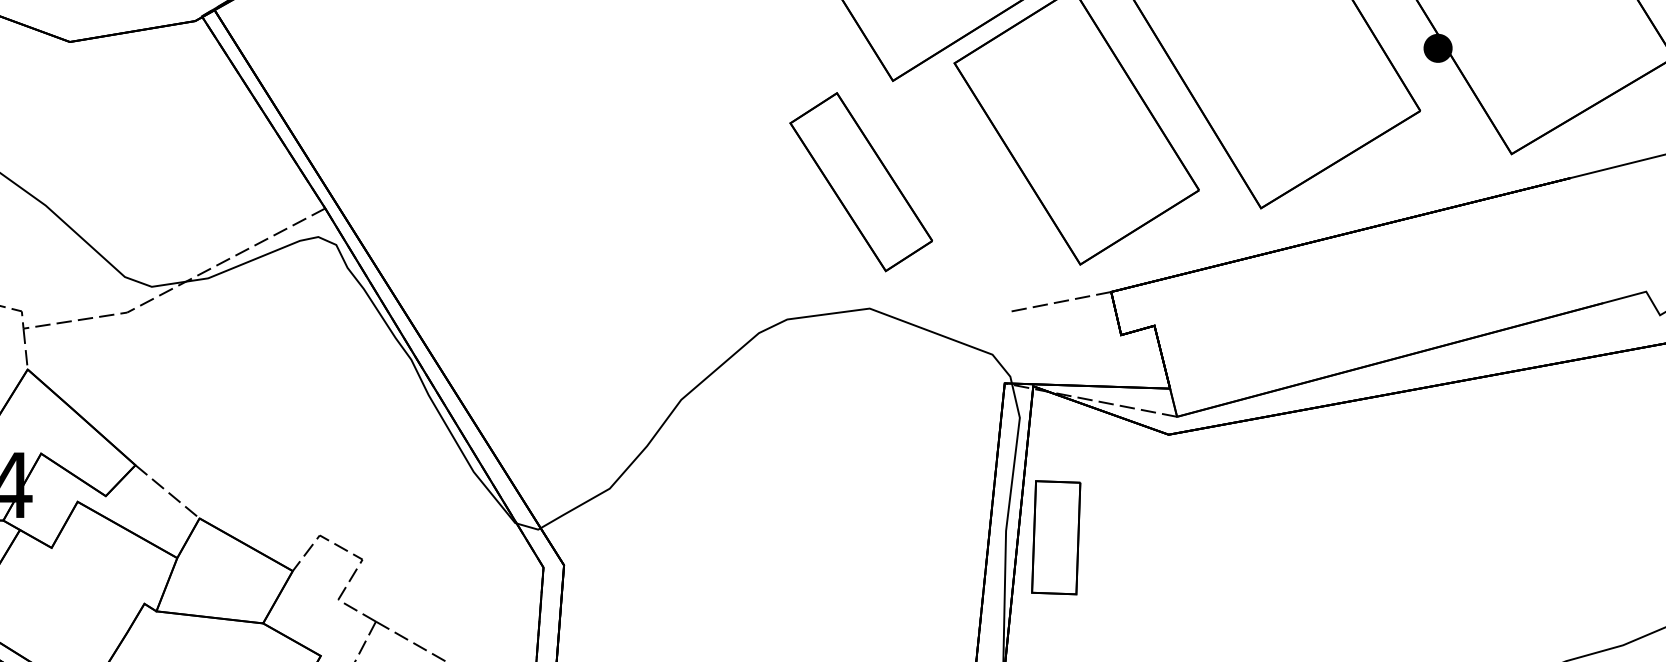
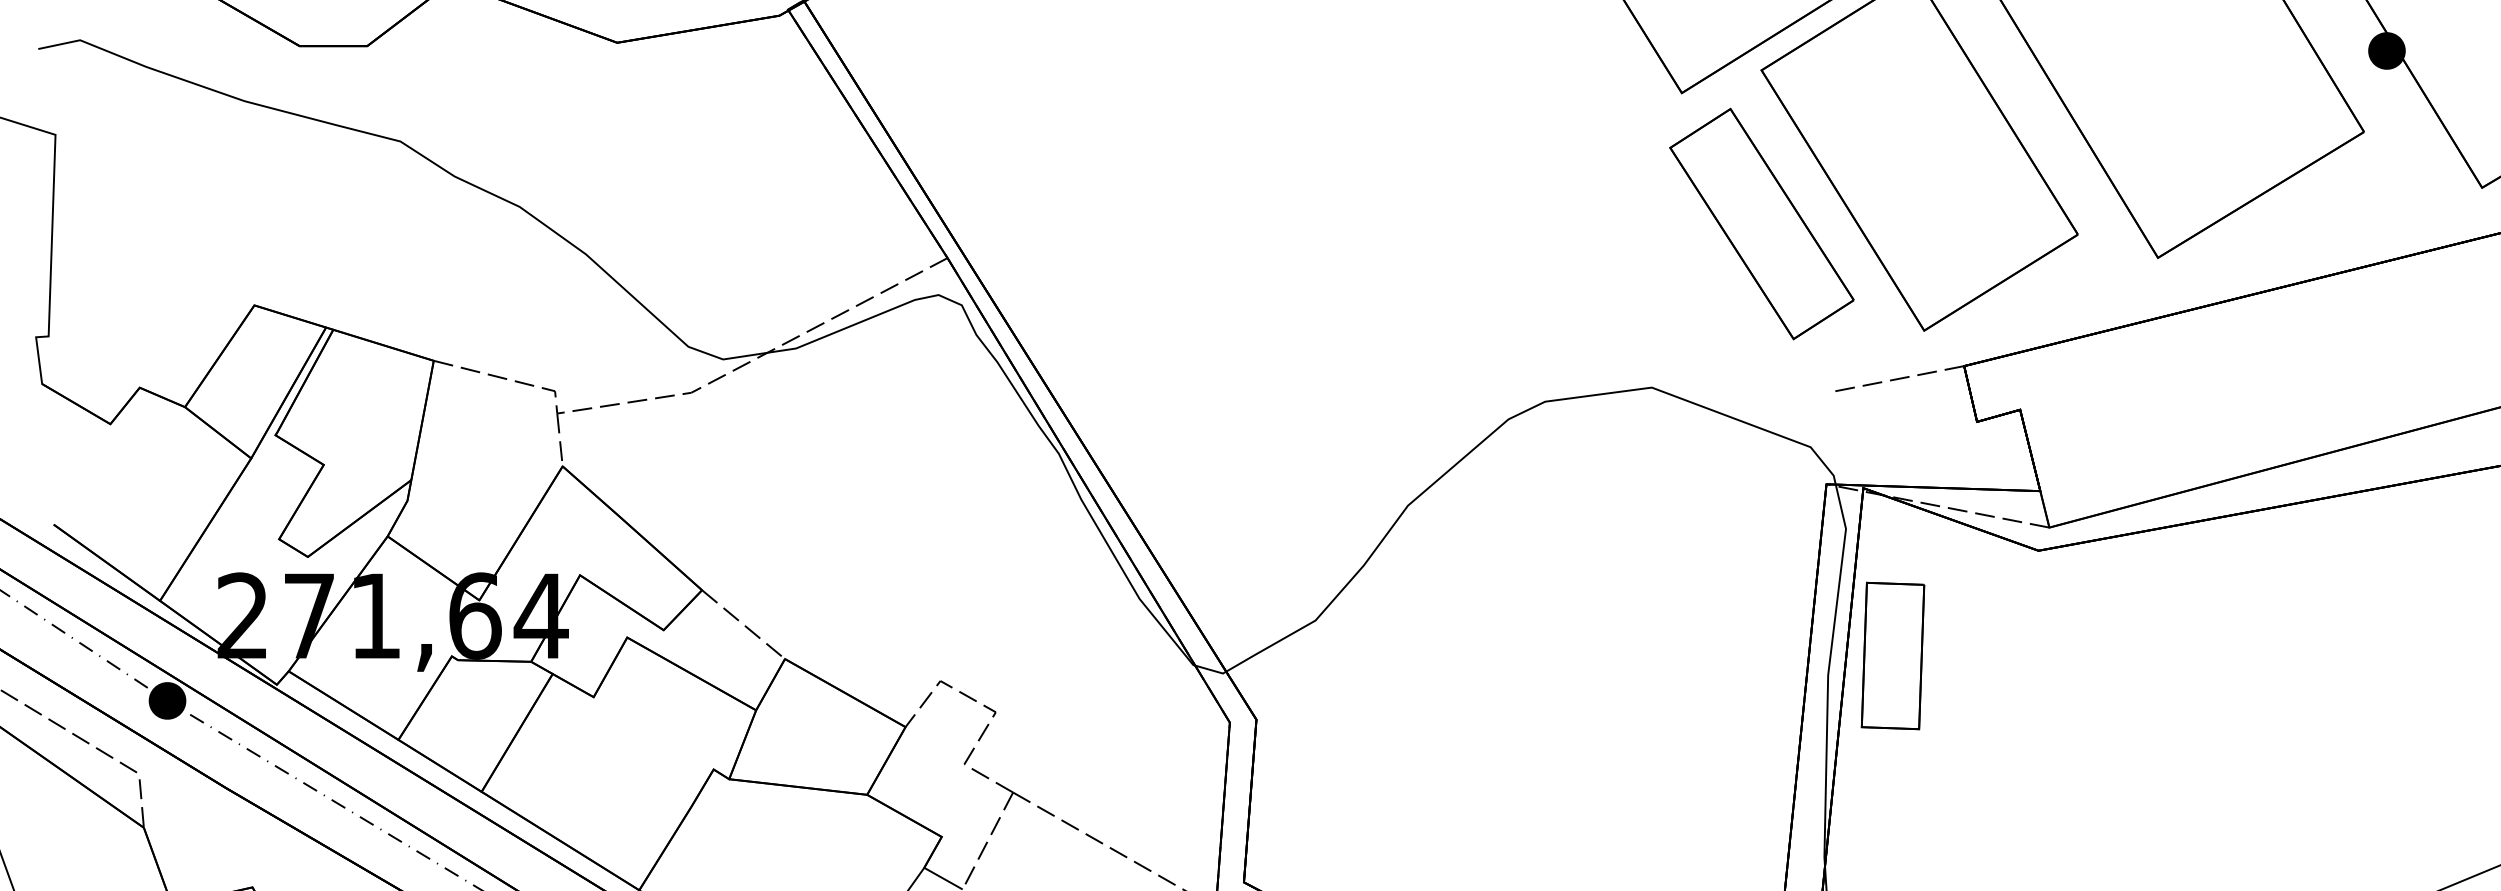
part: (860, 181) -> (1761, 223), moved
part: (1055, 537) -> (1892, 655), moved

